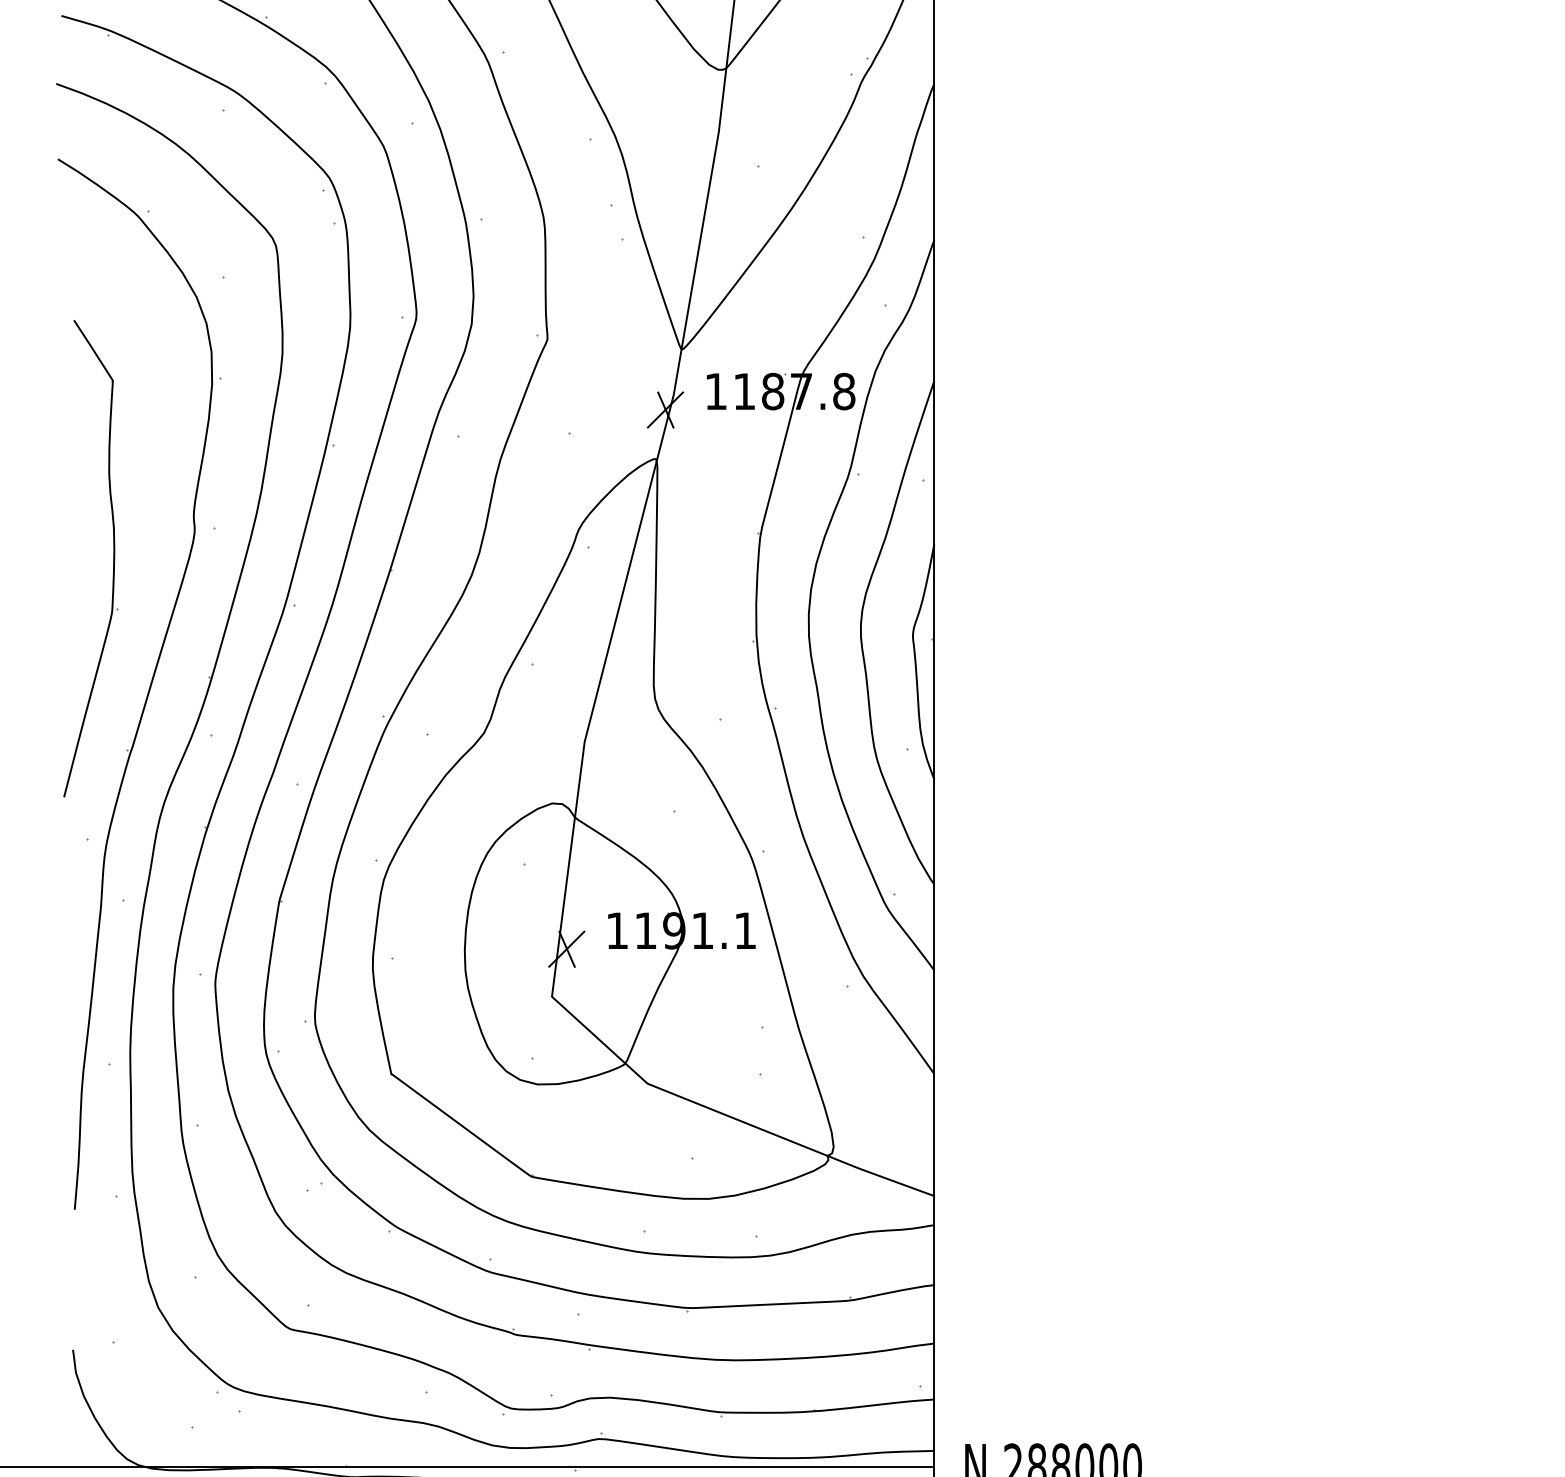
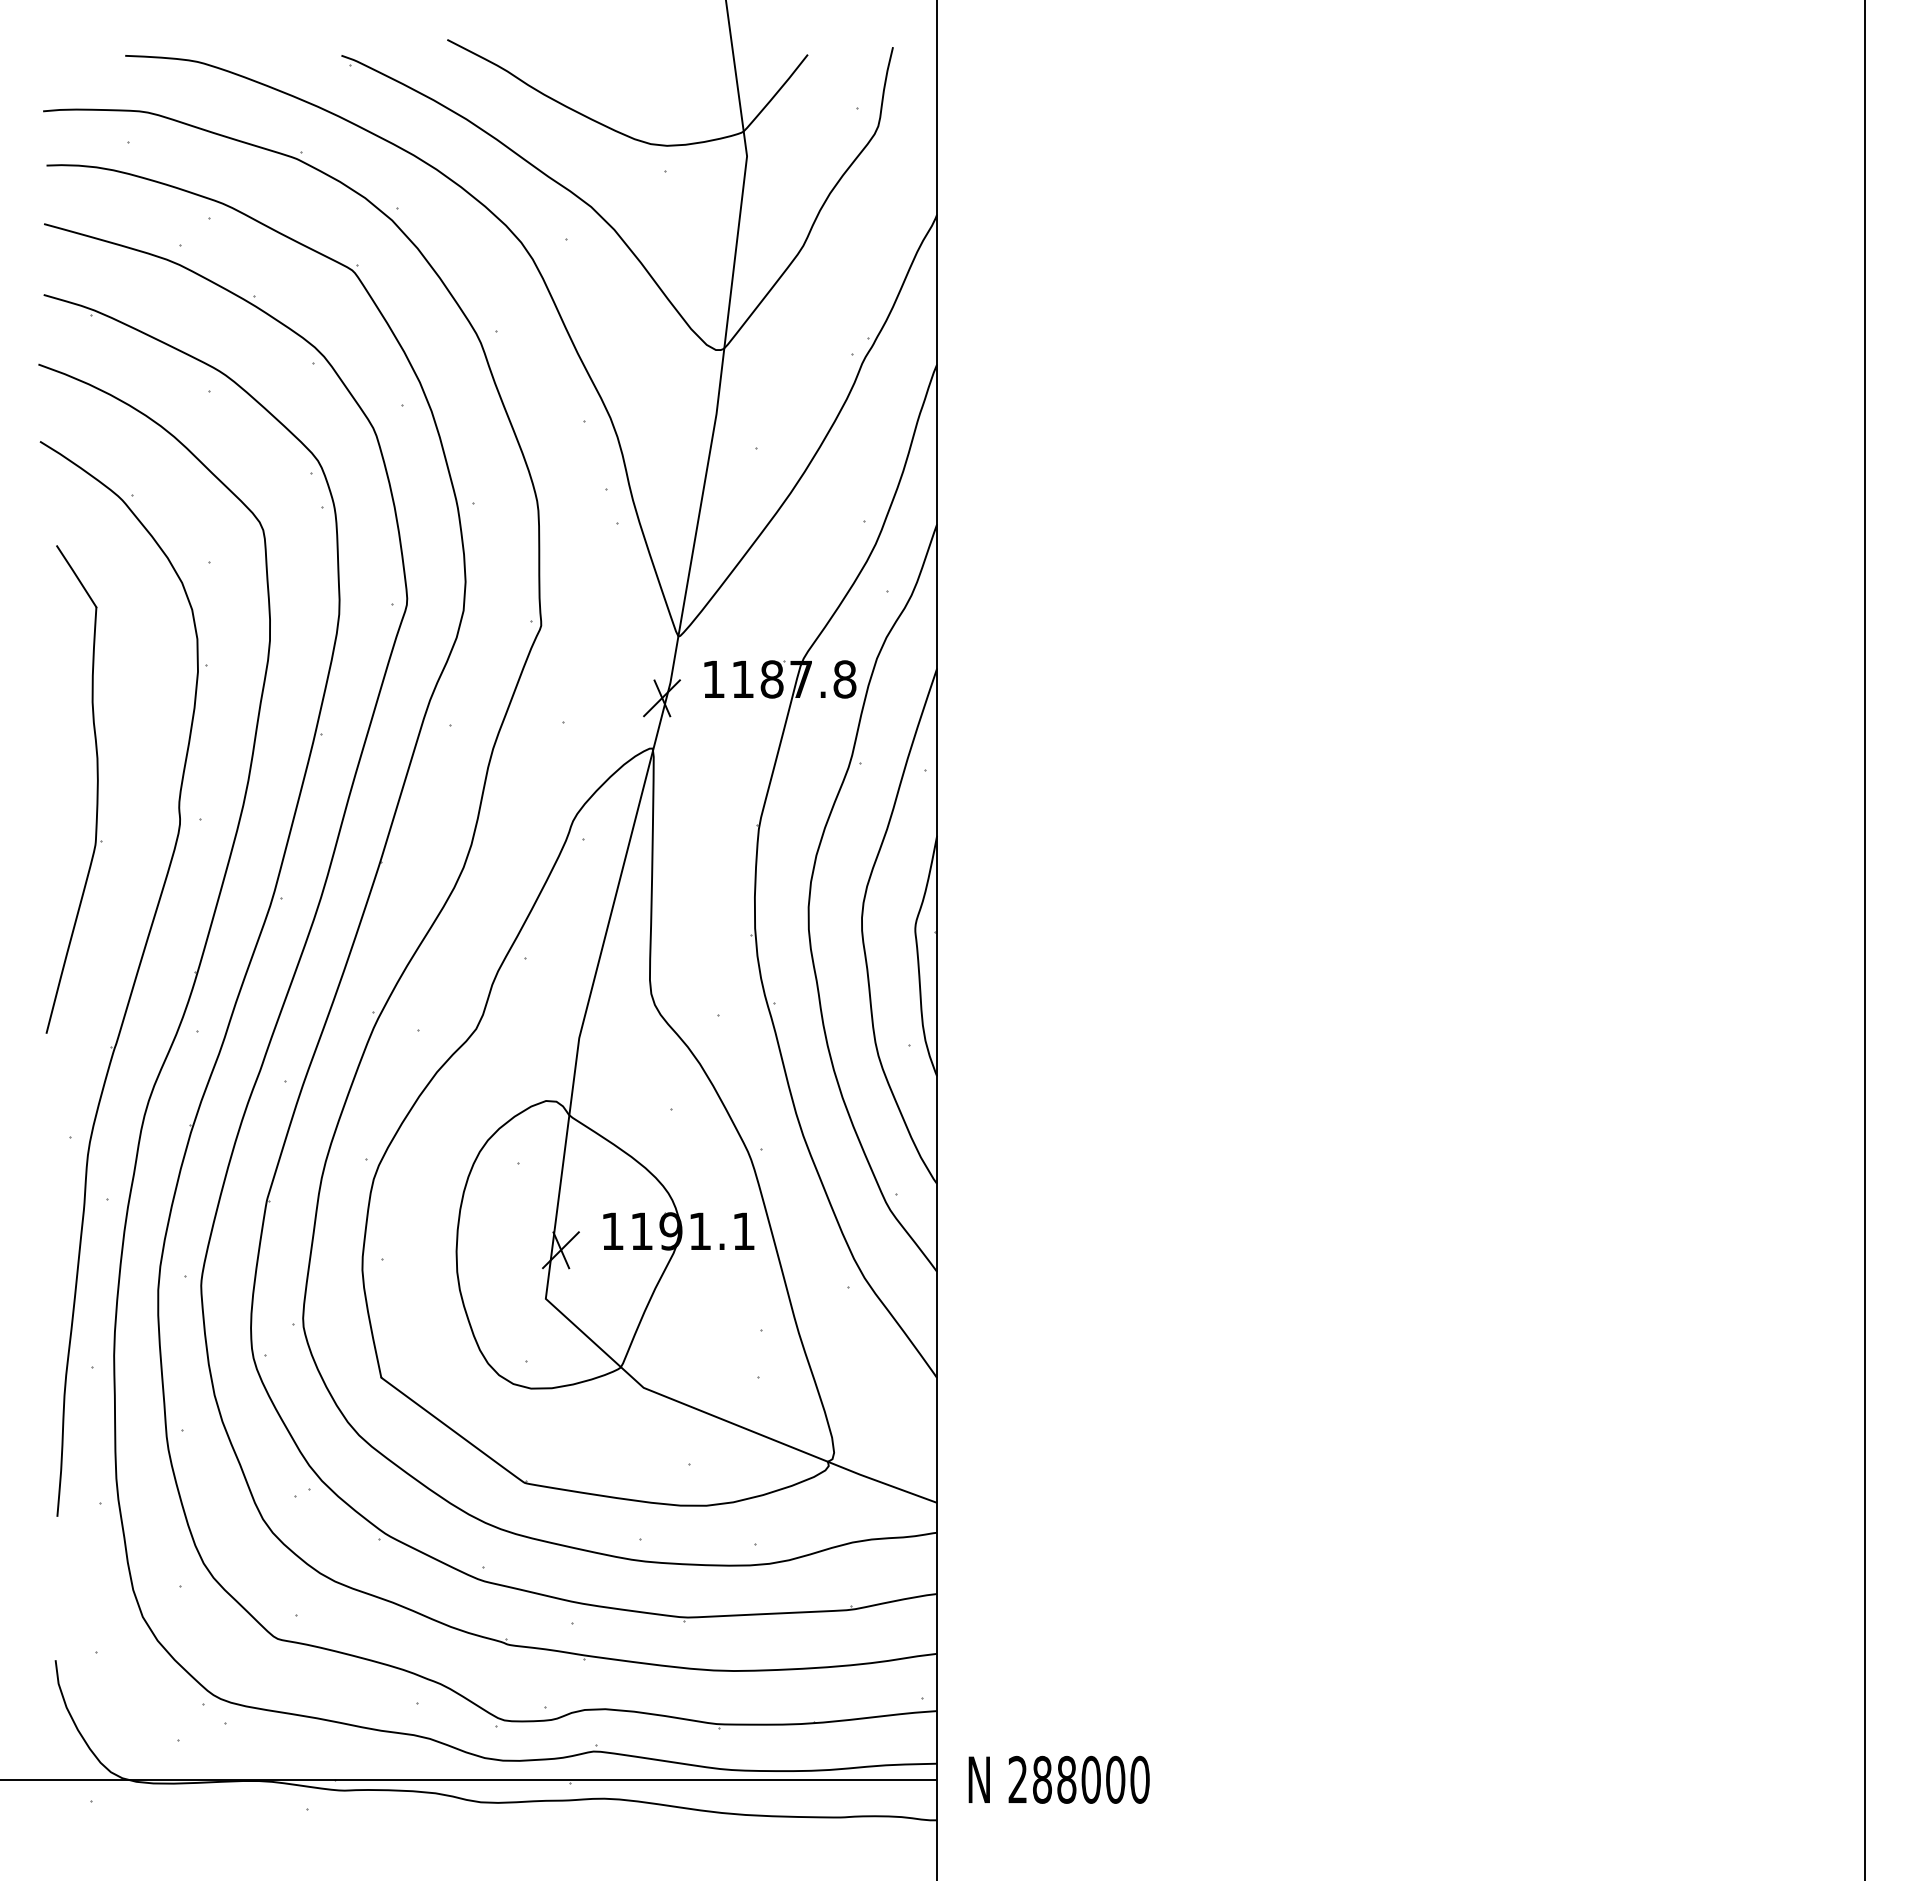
part: (113, 558) -> (96, 789), moved

